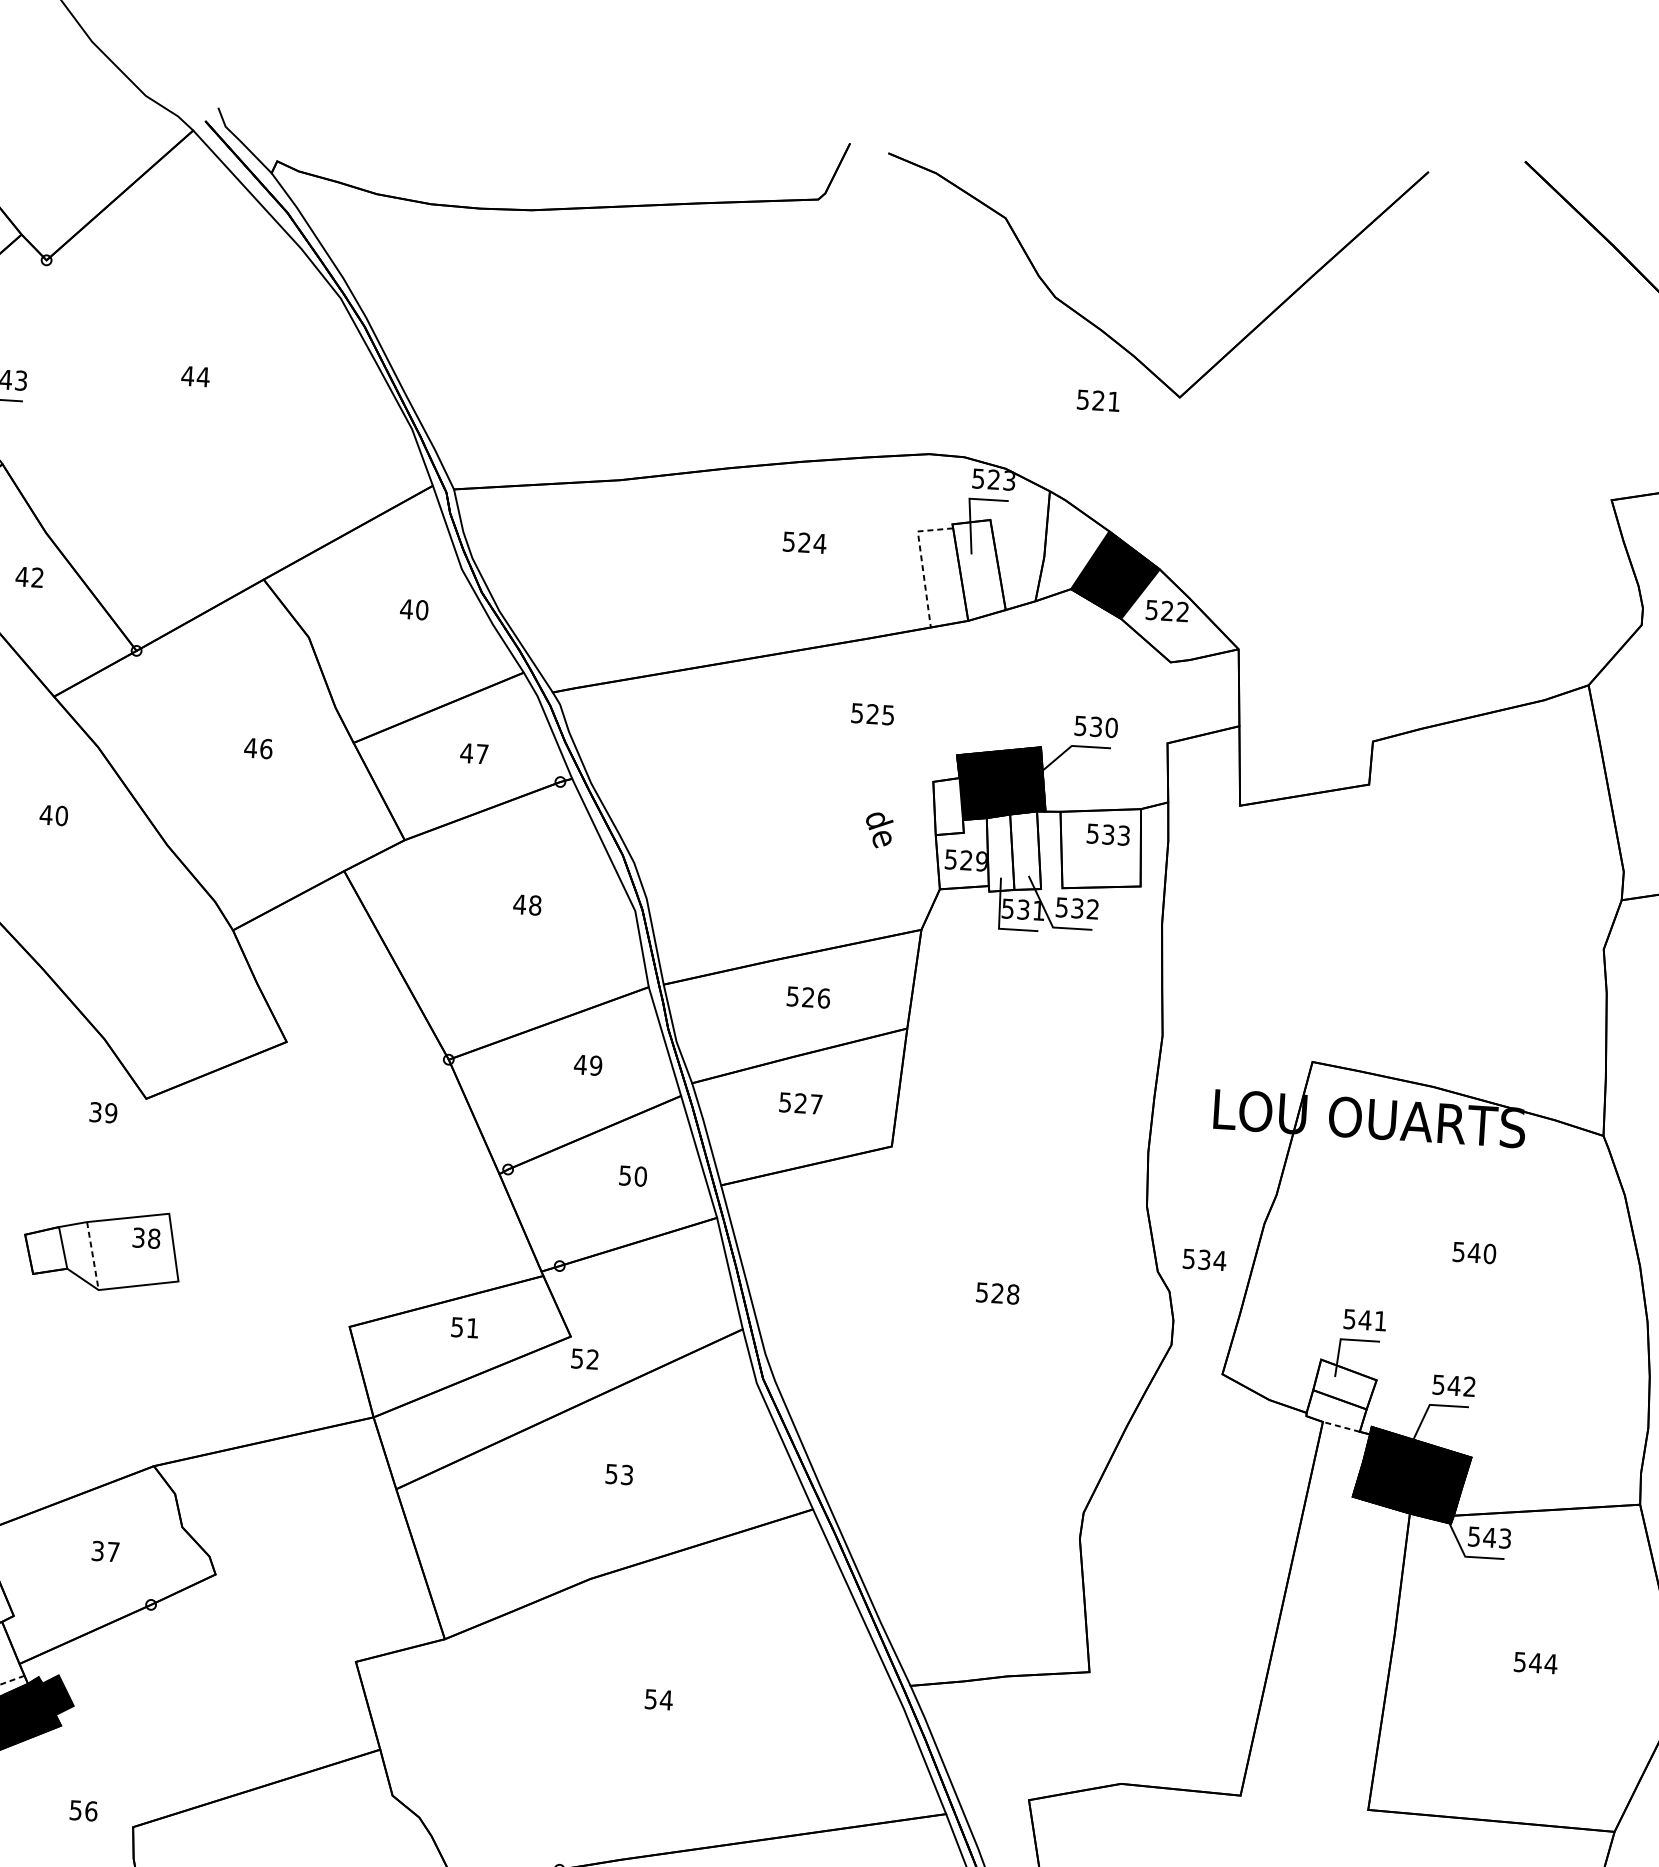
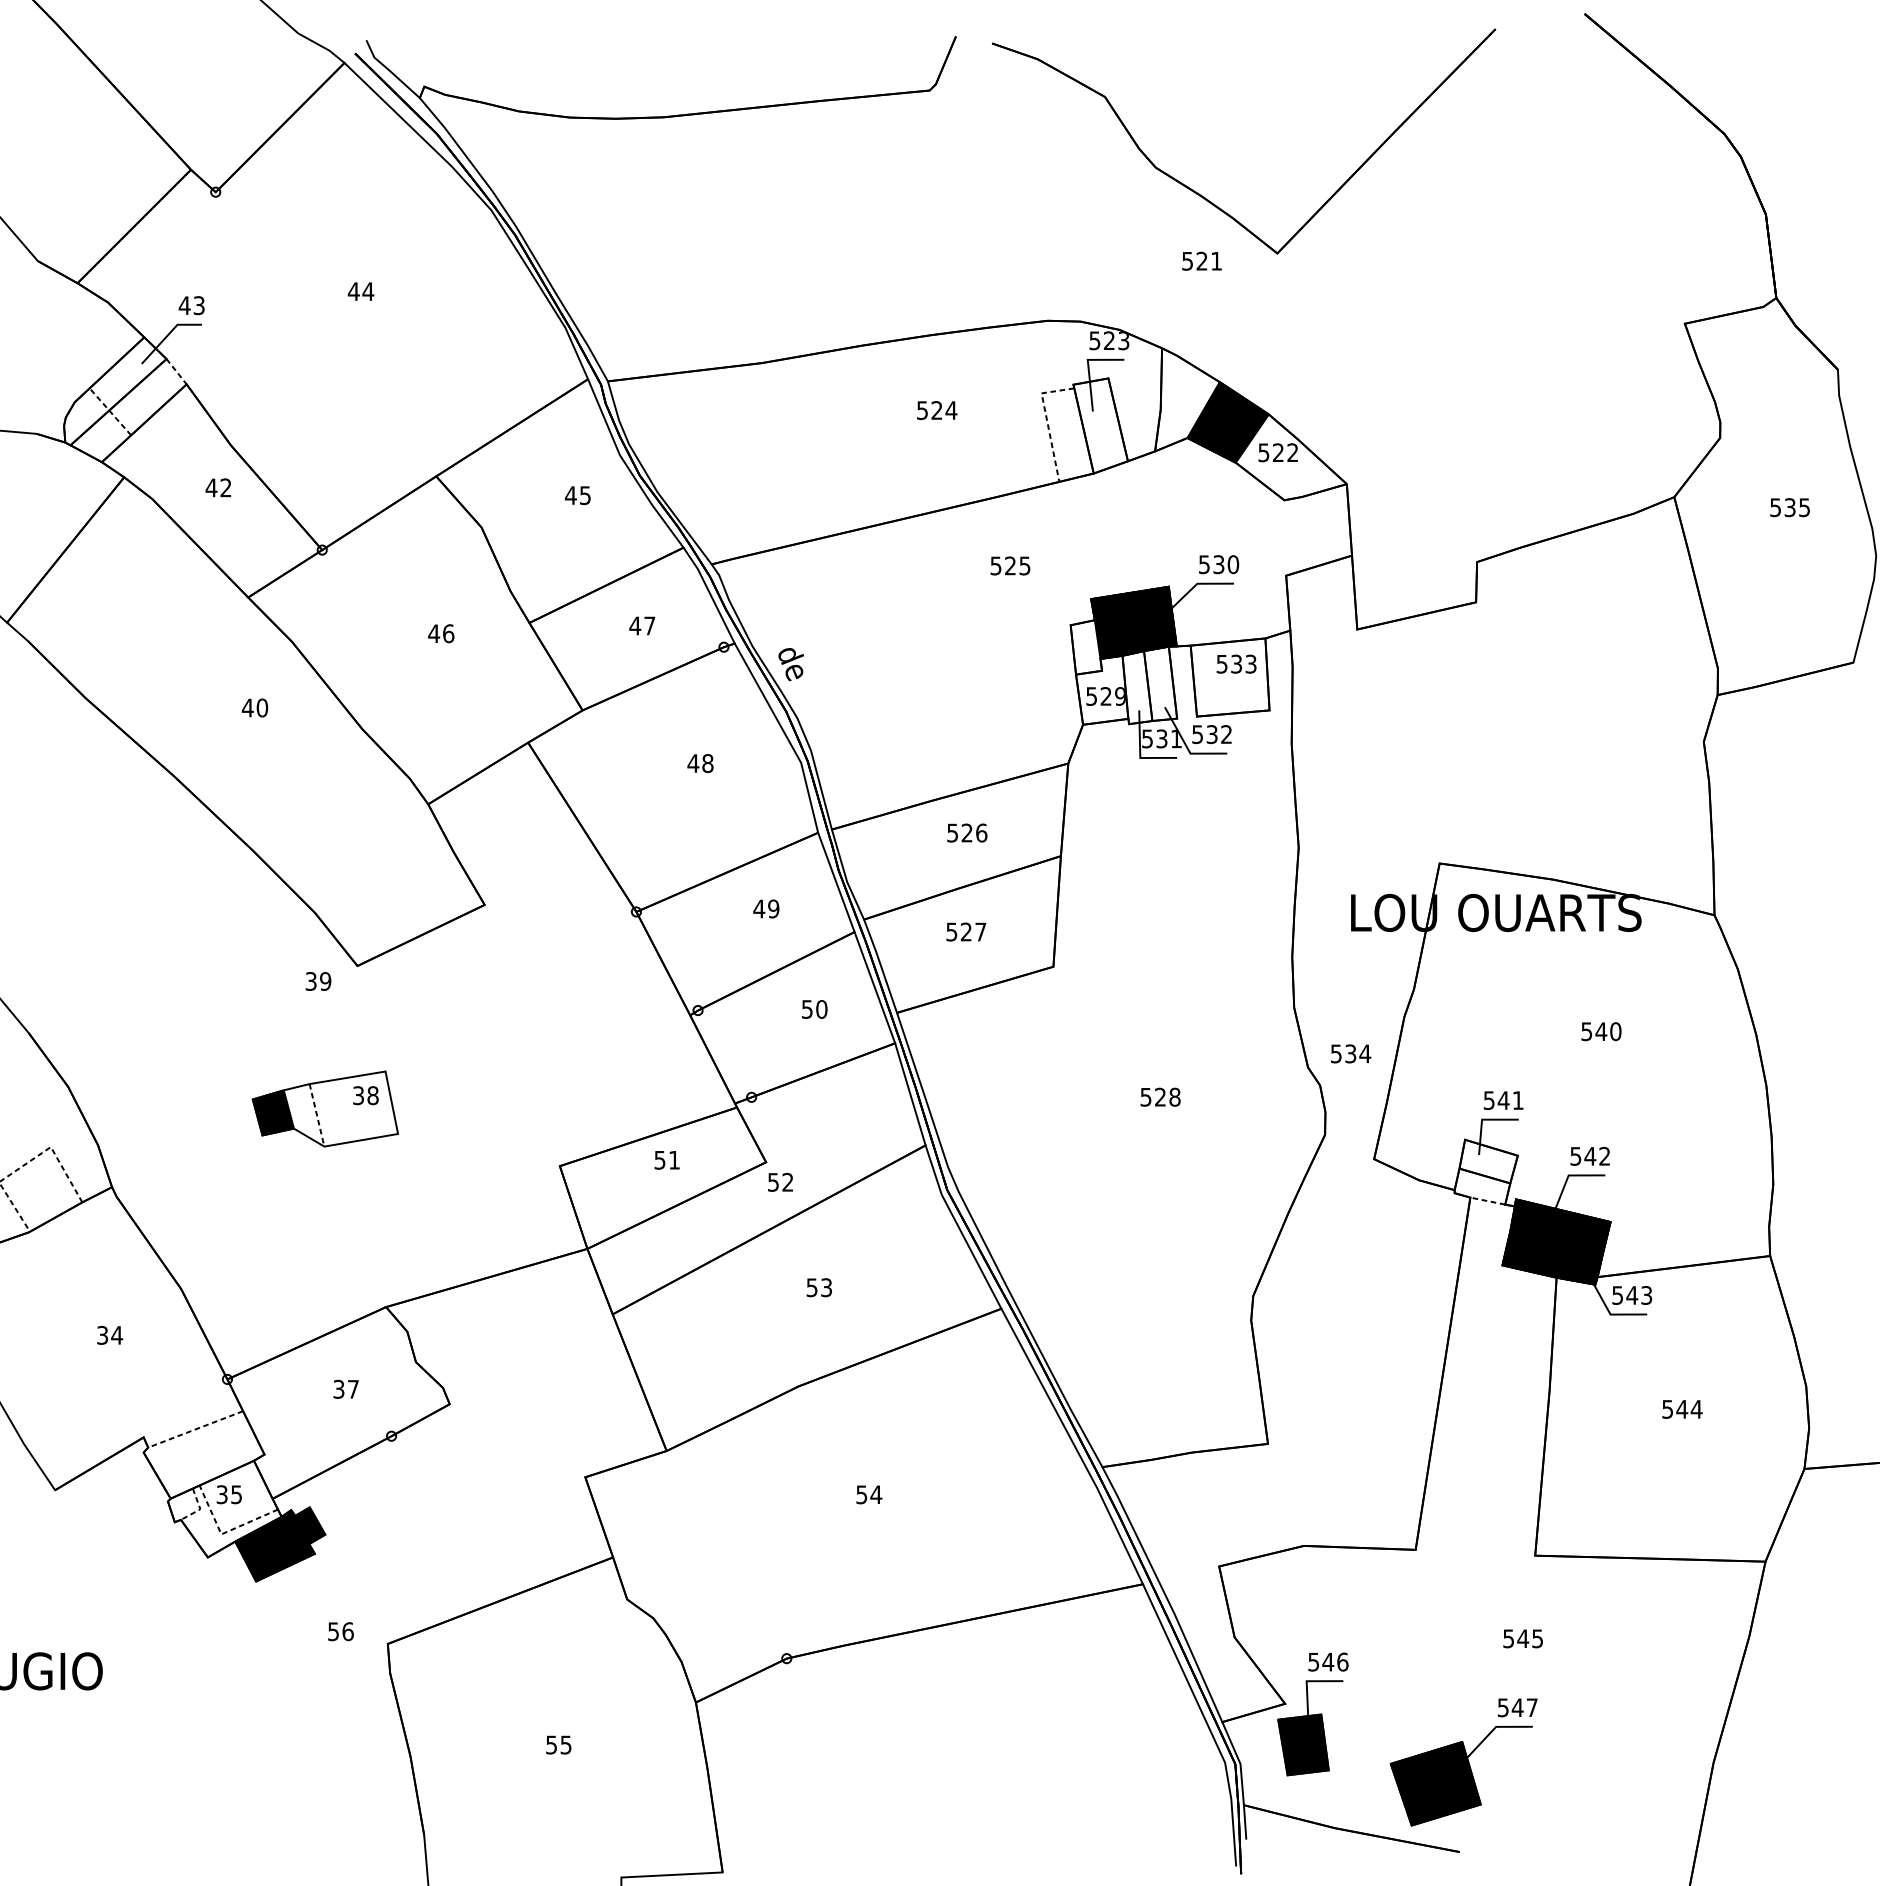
text: (422, 610) -> (585, 495), 40 -> 45
text: (878, 830) -> (790, 664), moved
fill: (45, 1250) -> (272, 1112), added

